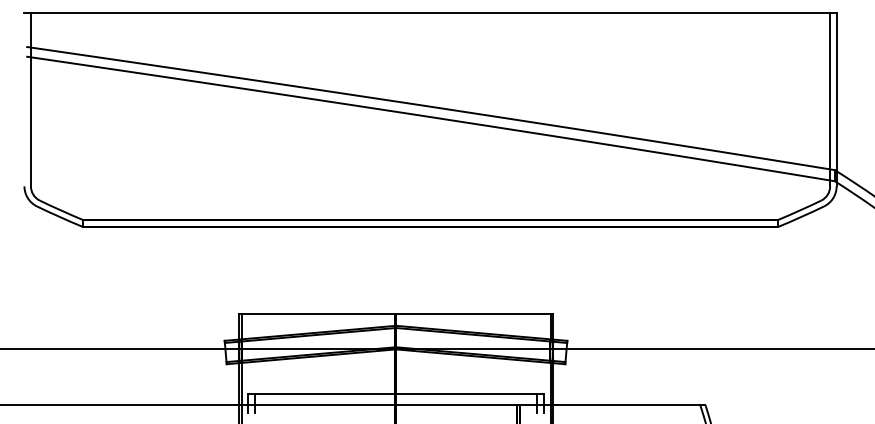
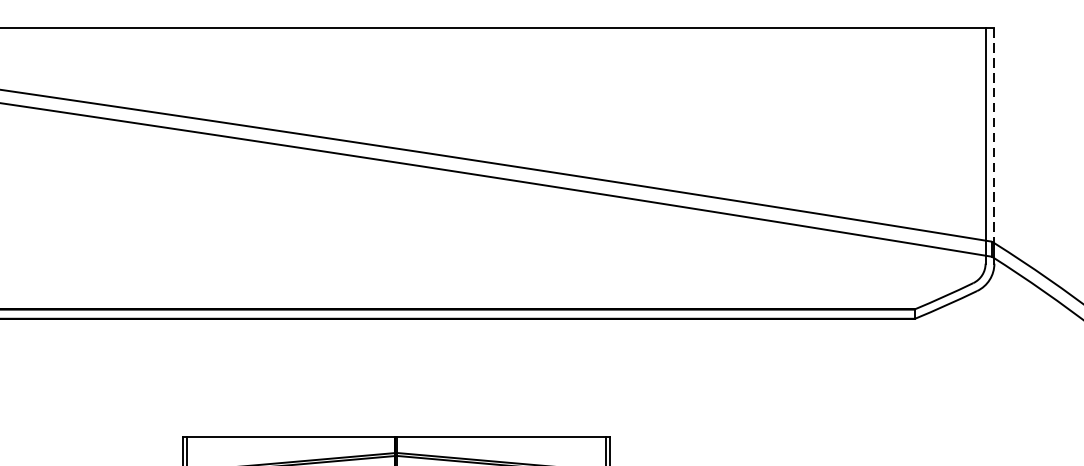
line: (836, 92) -> (994, 136), solid -> dashed

